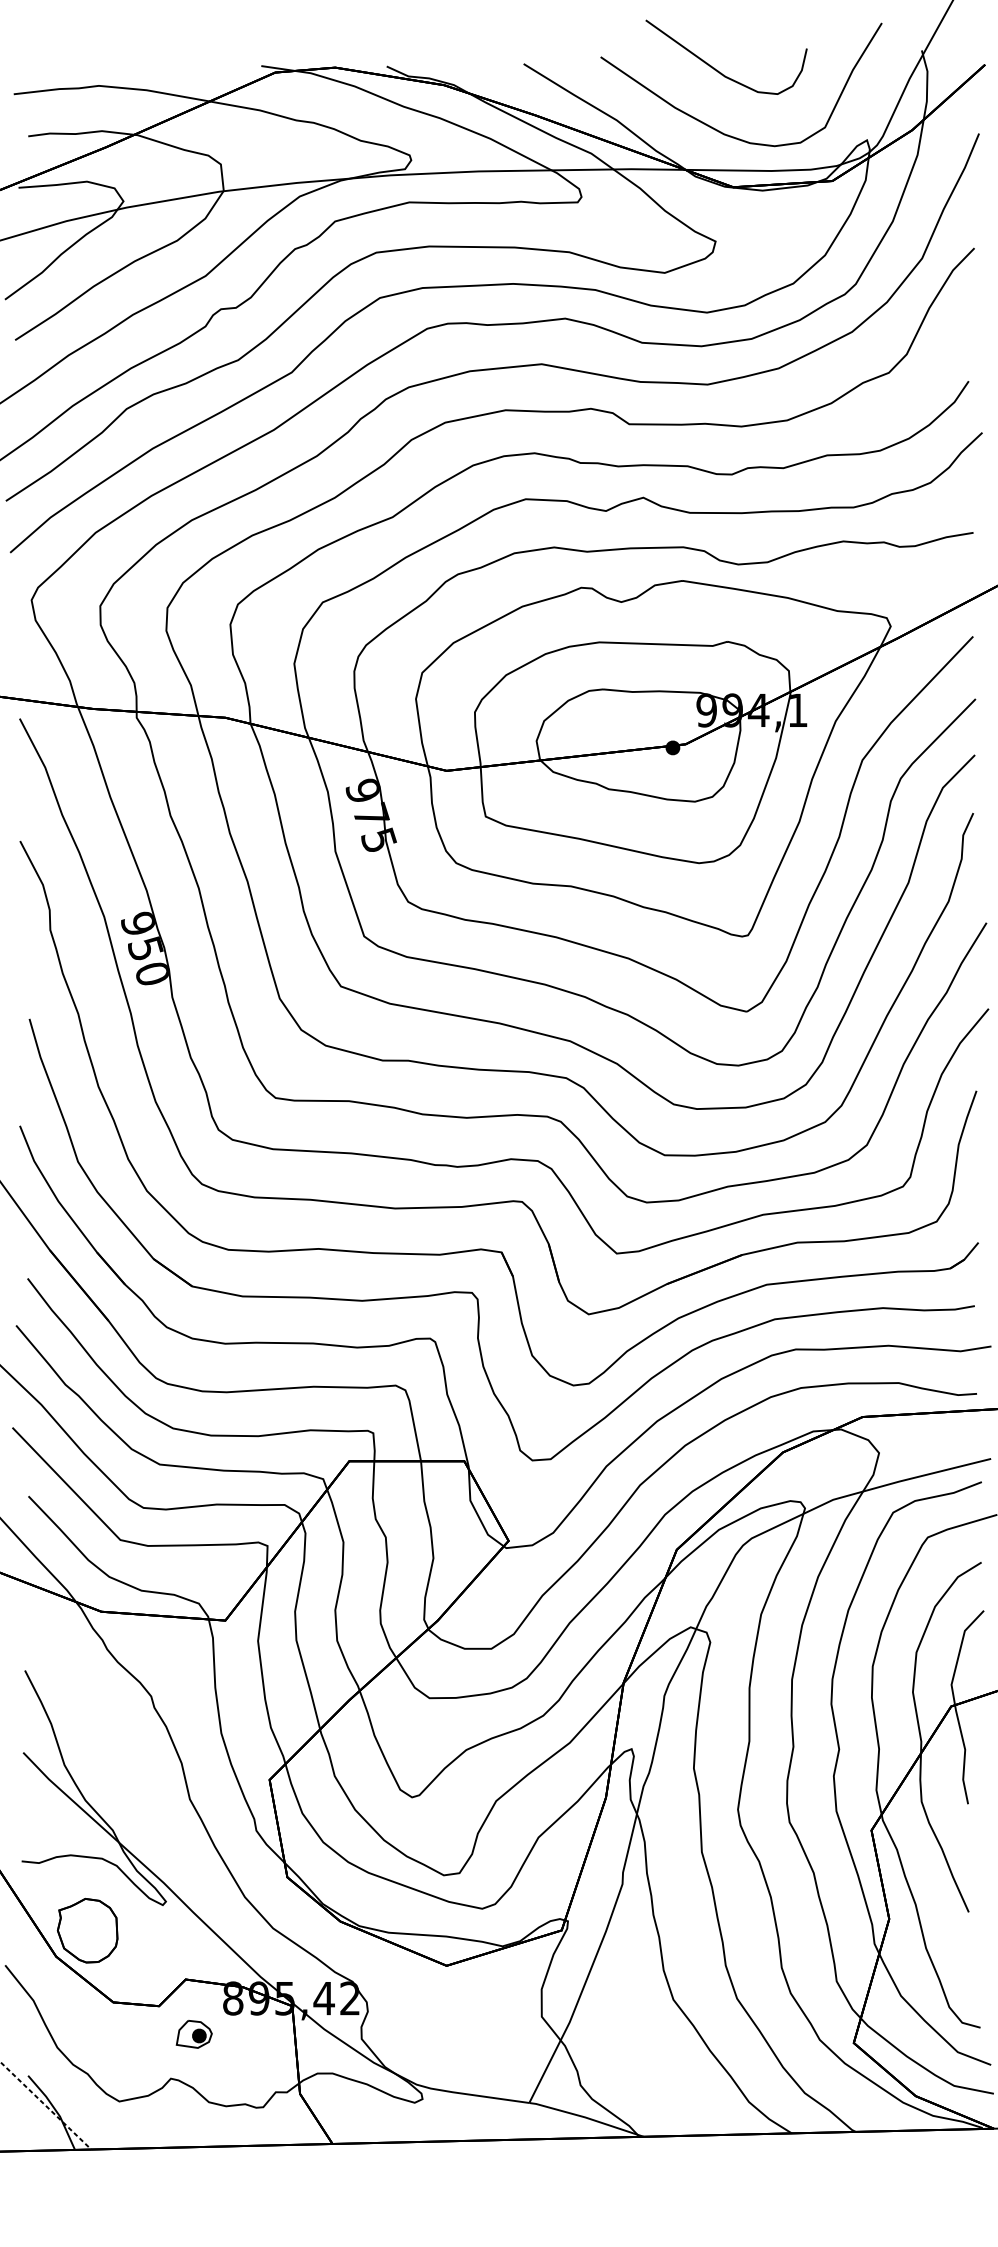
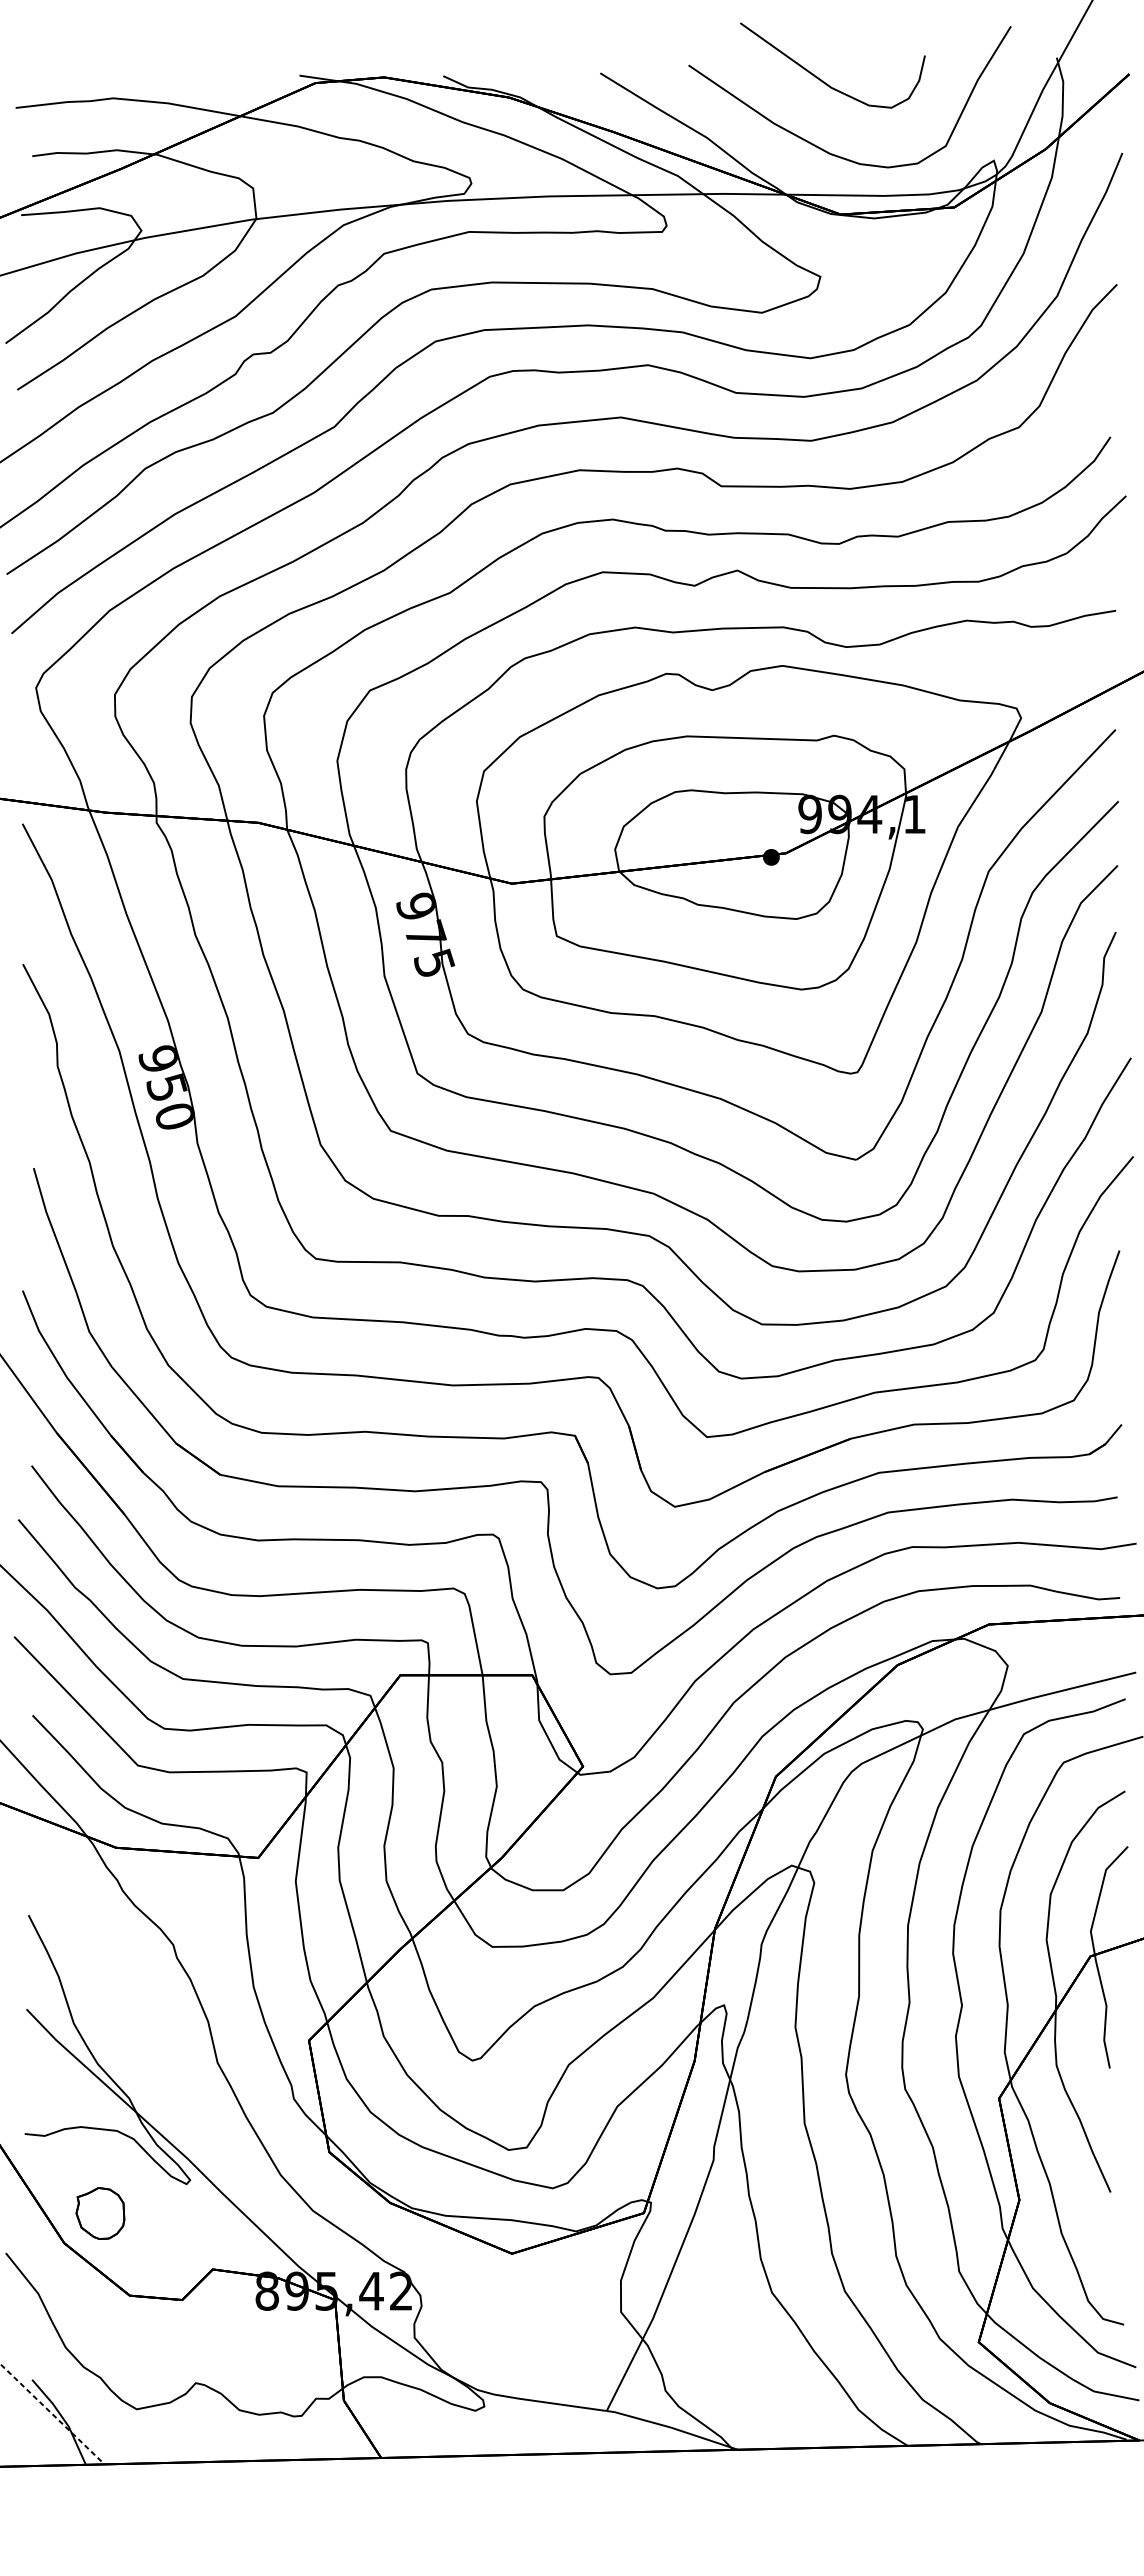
part: (87, 1930) -> (100, 2213), size x0.7
part: (194, 2033) -> (222, 2331), removed

